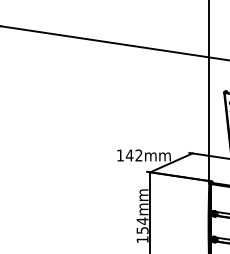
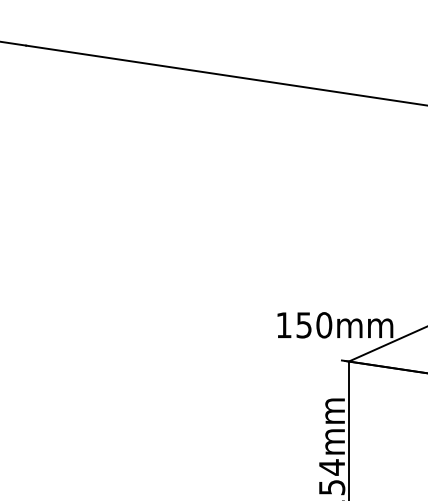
text: (133, 155) -> (312, 325), 142mm -> 150mm

